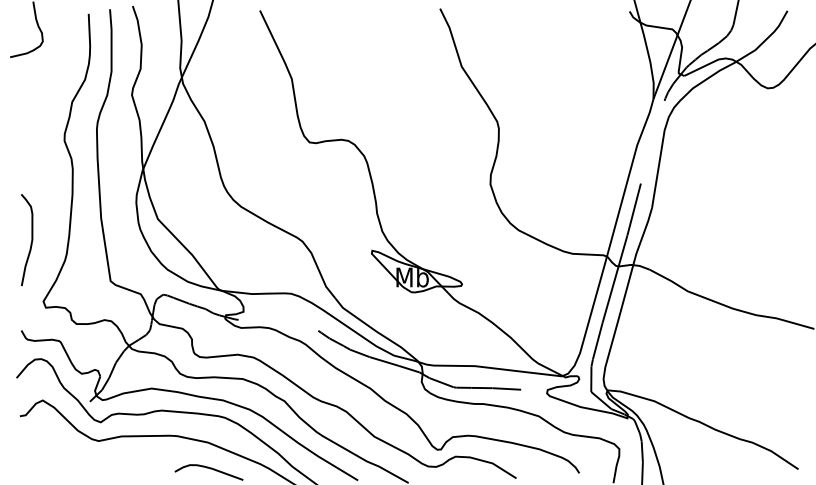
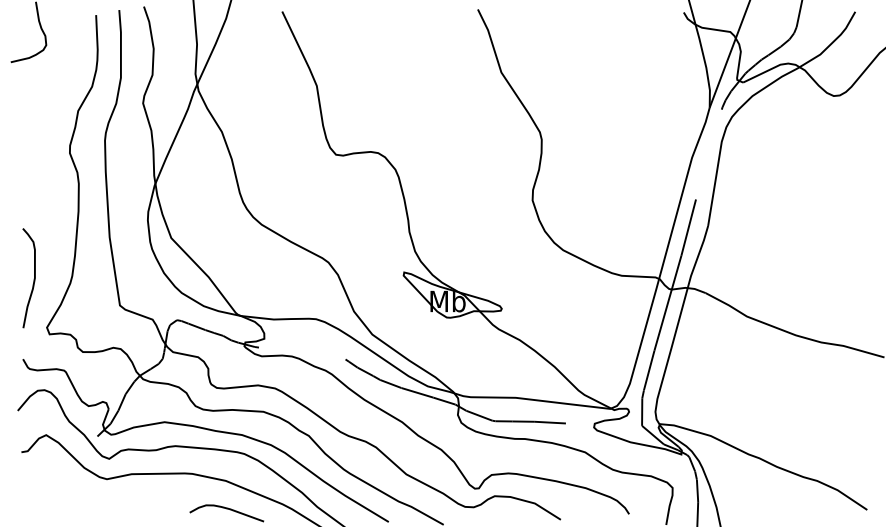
curve: (31, 240) -> (33, 278), moved

